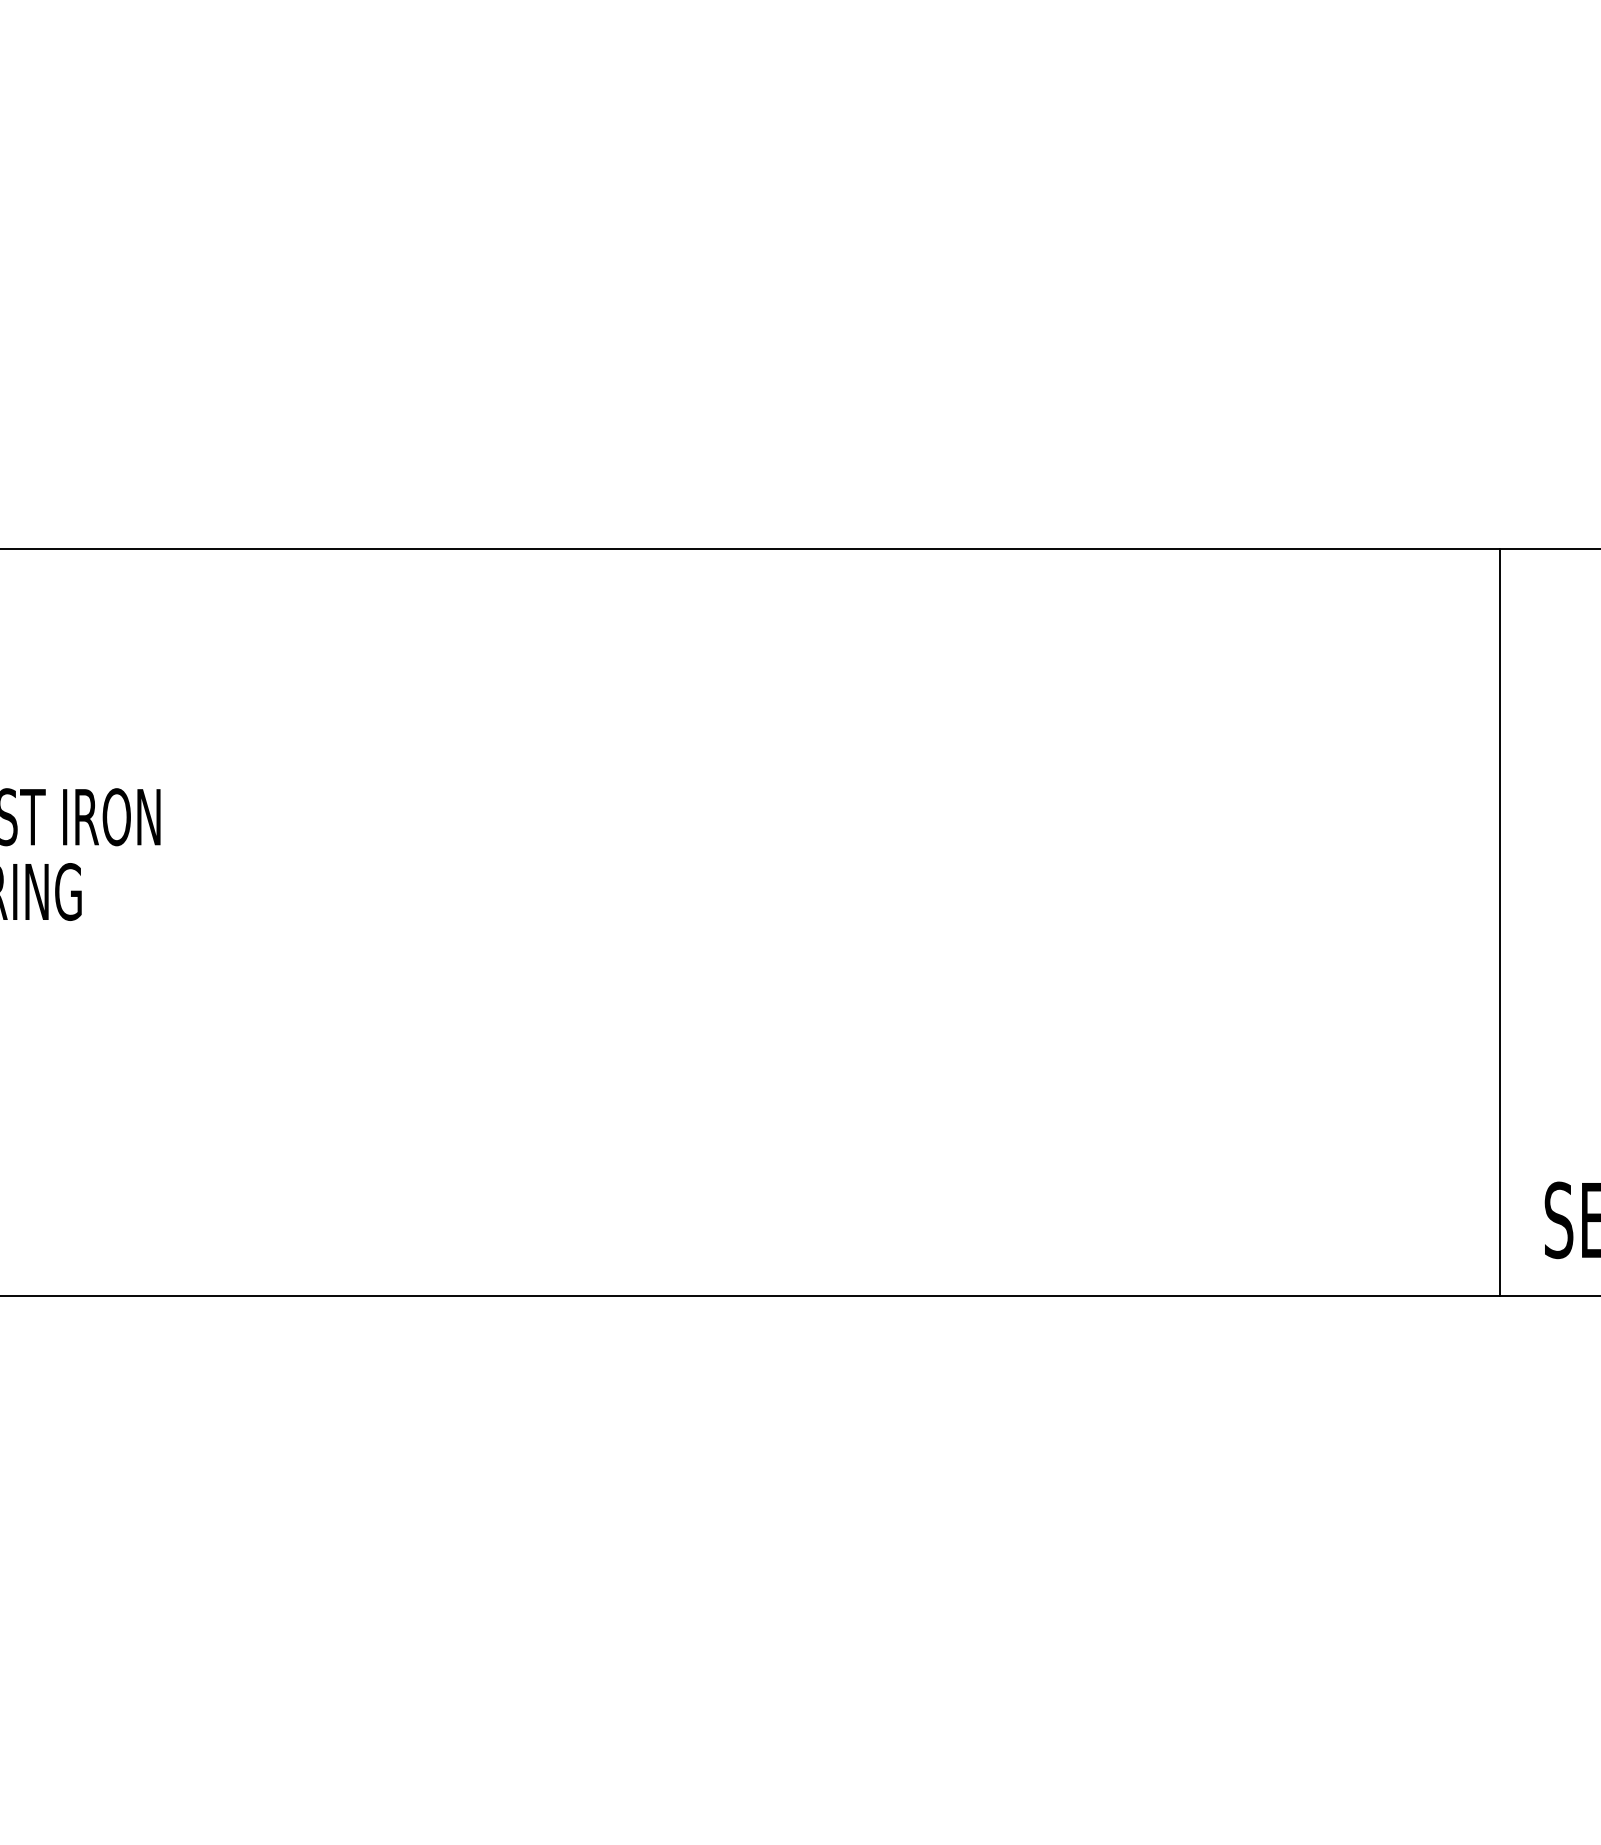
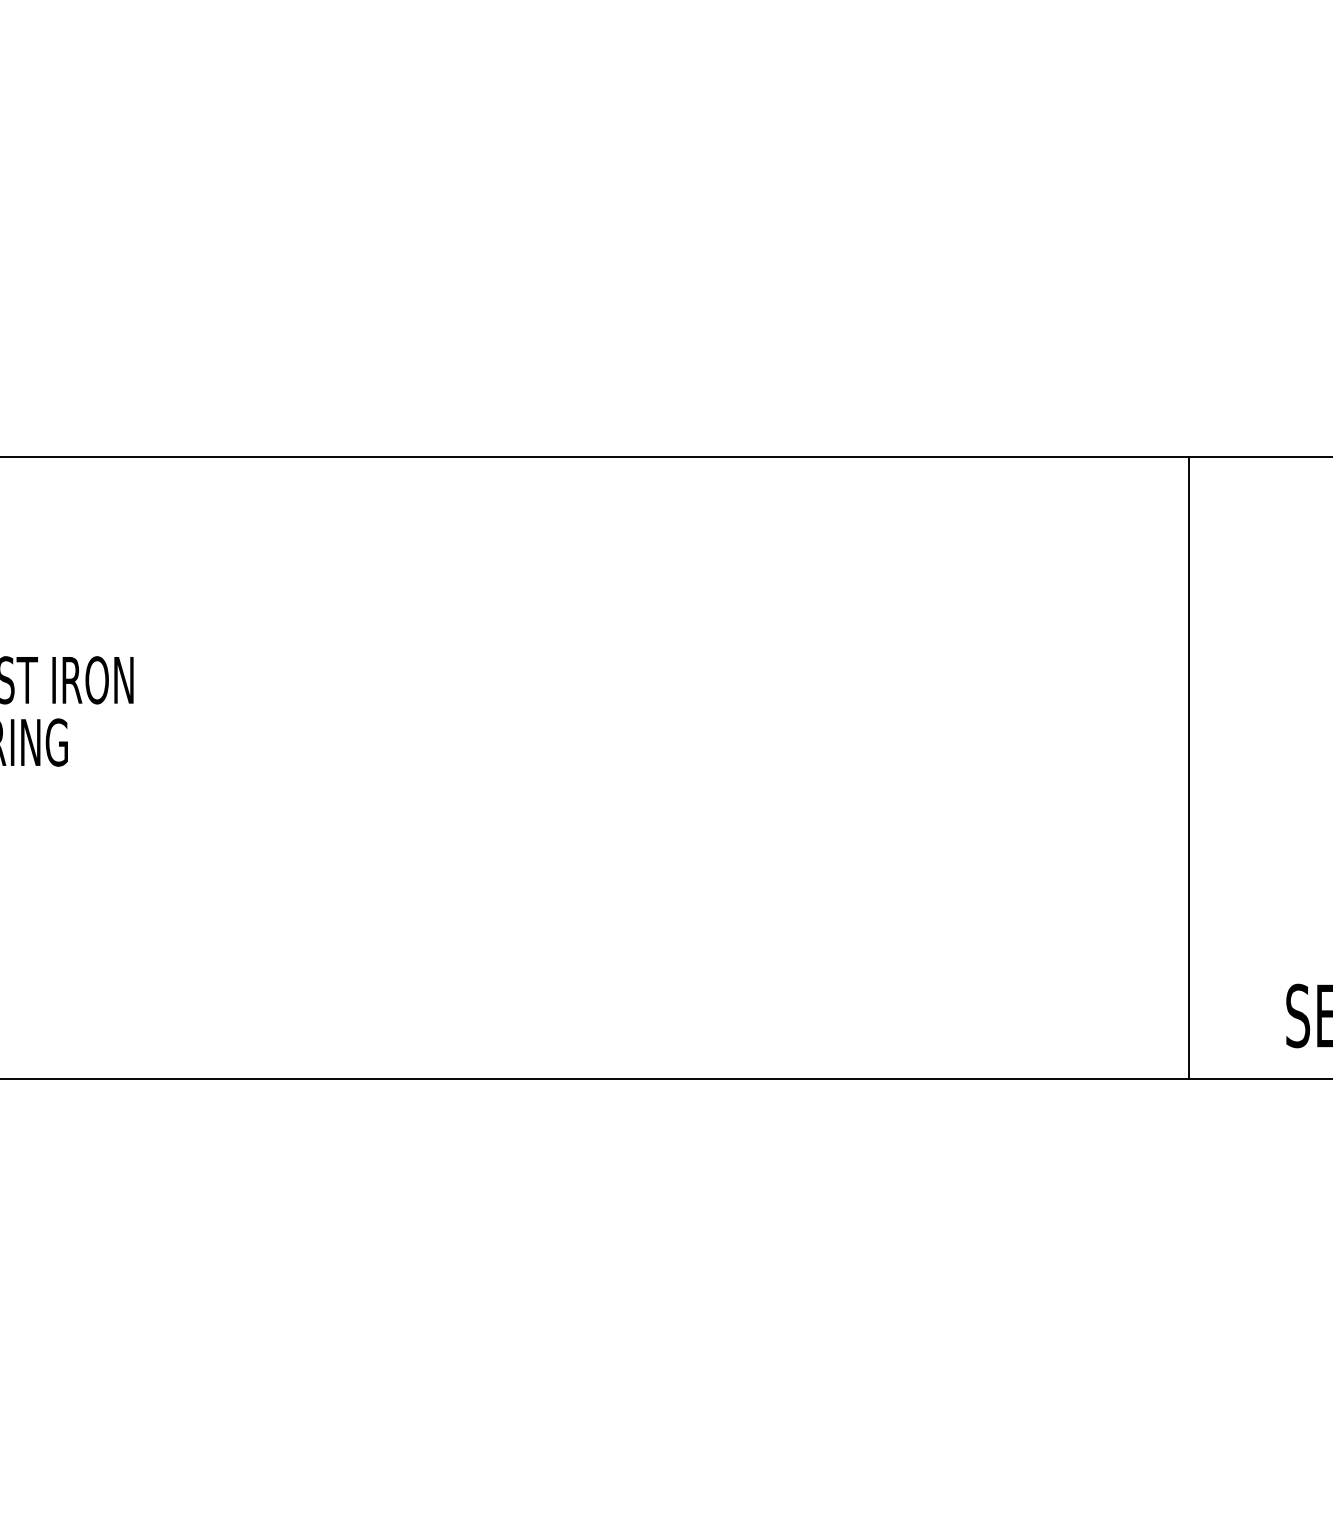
line: (1500, 922) -> (1188, 768), moved

